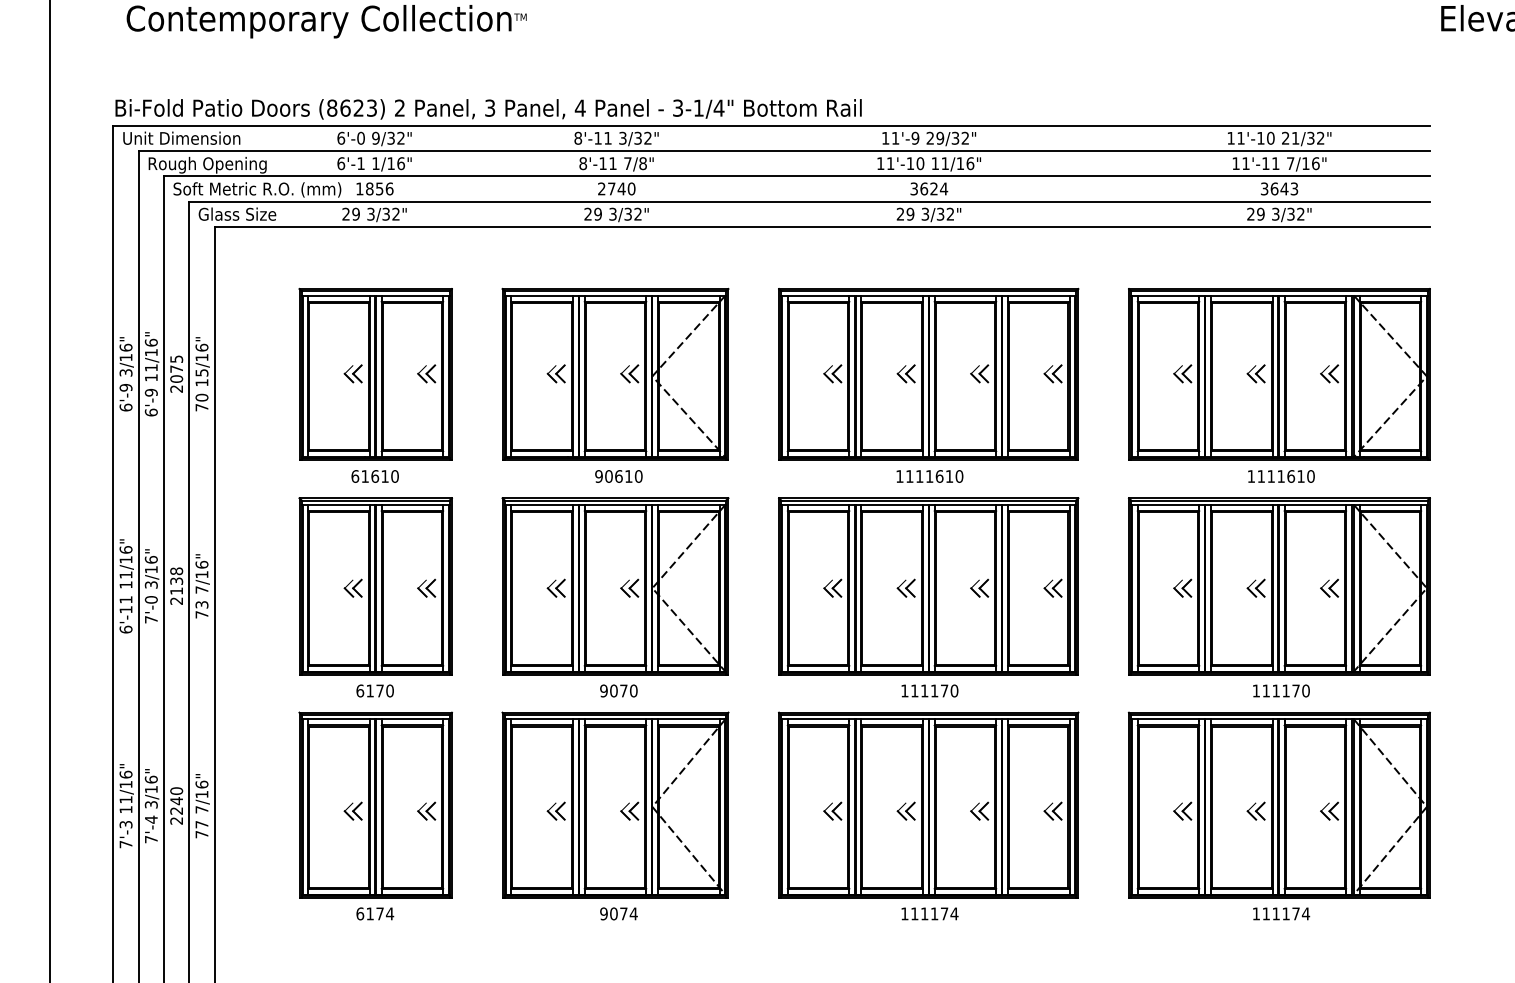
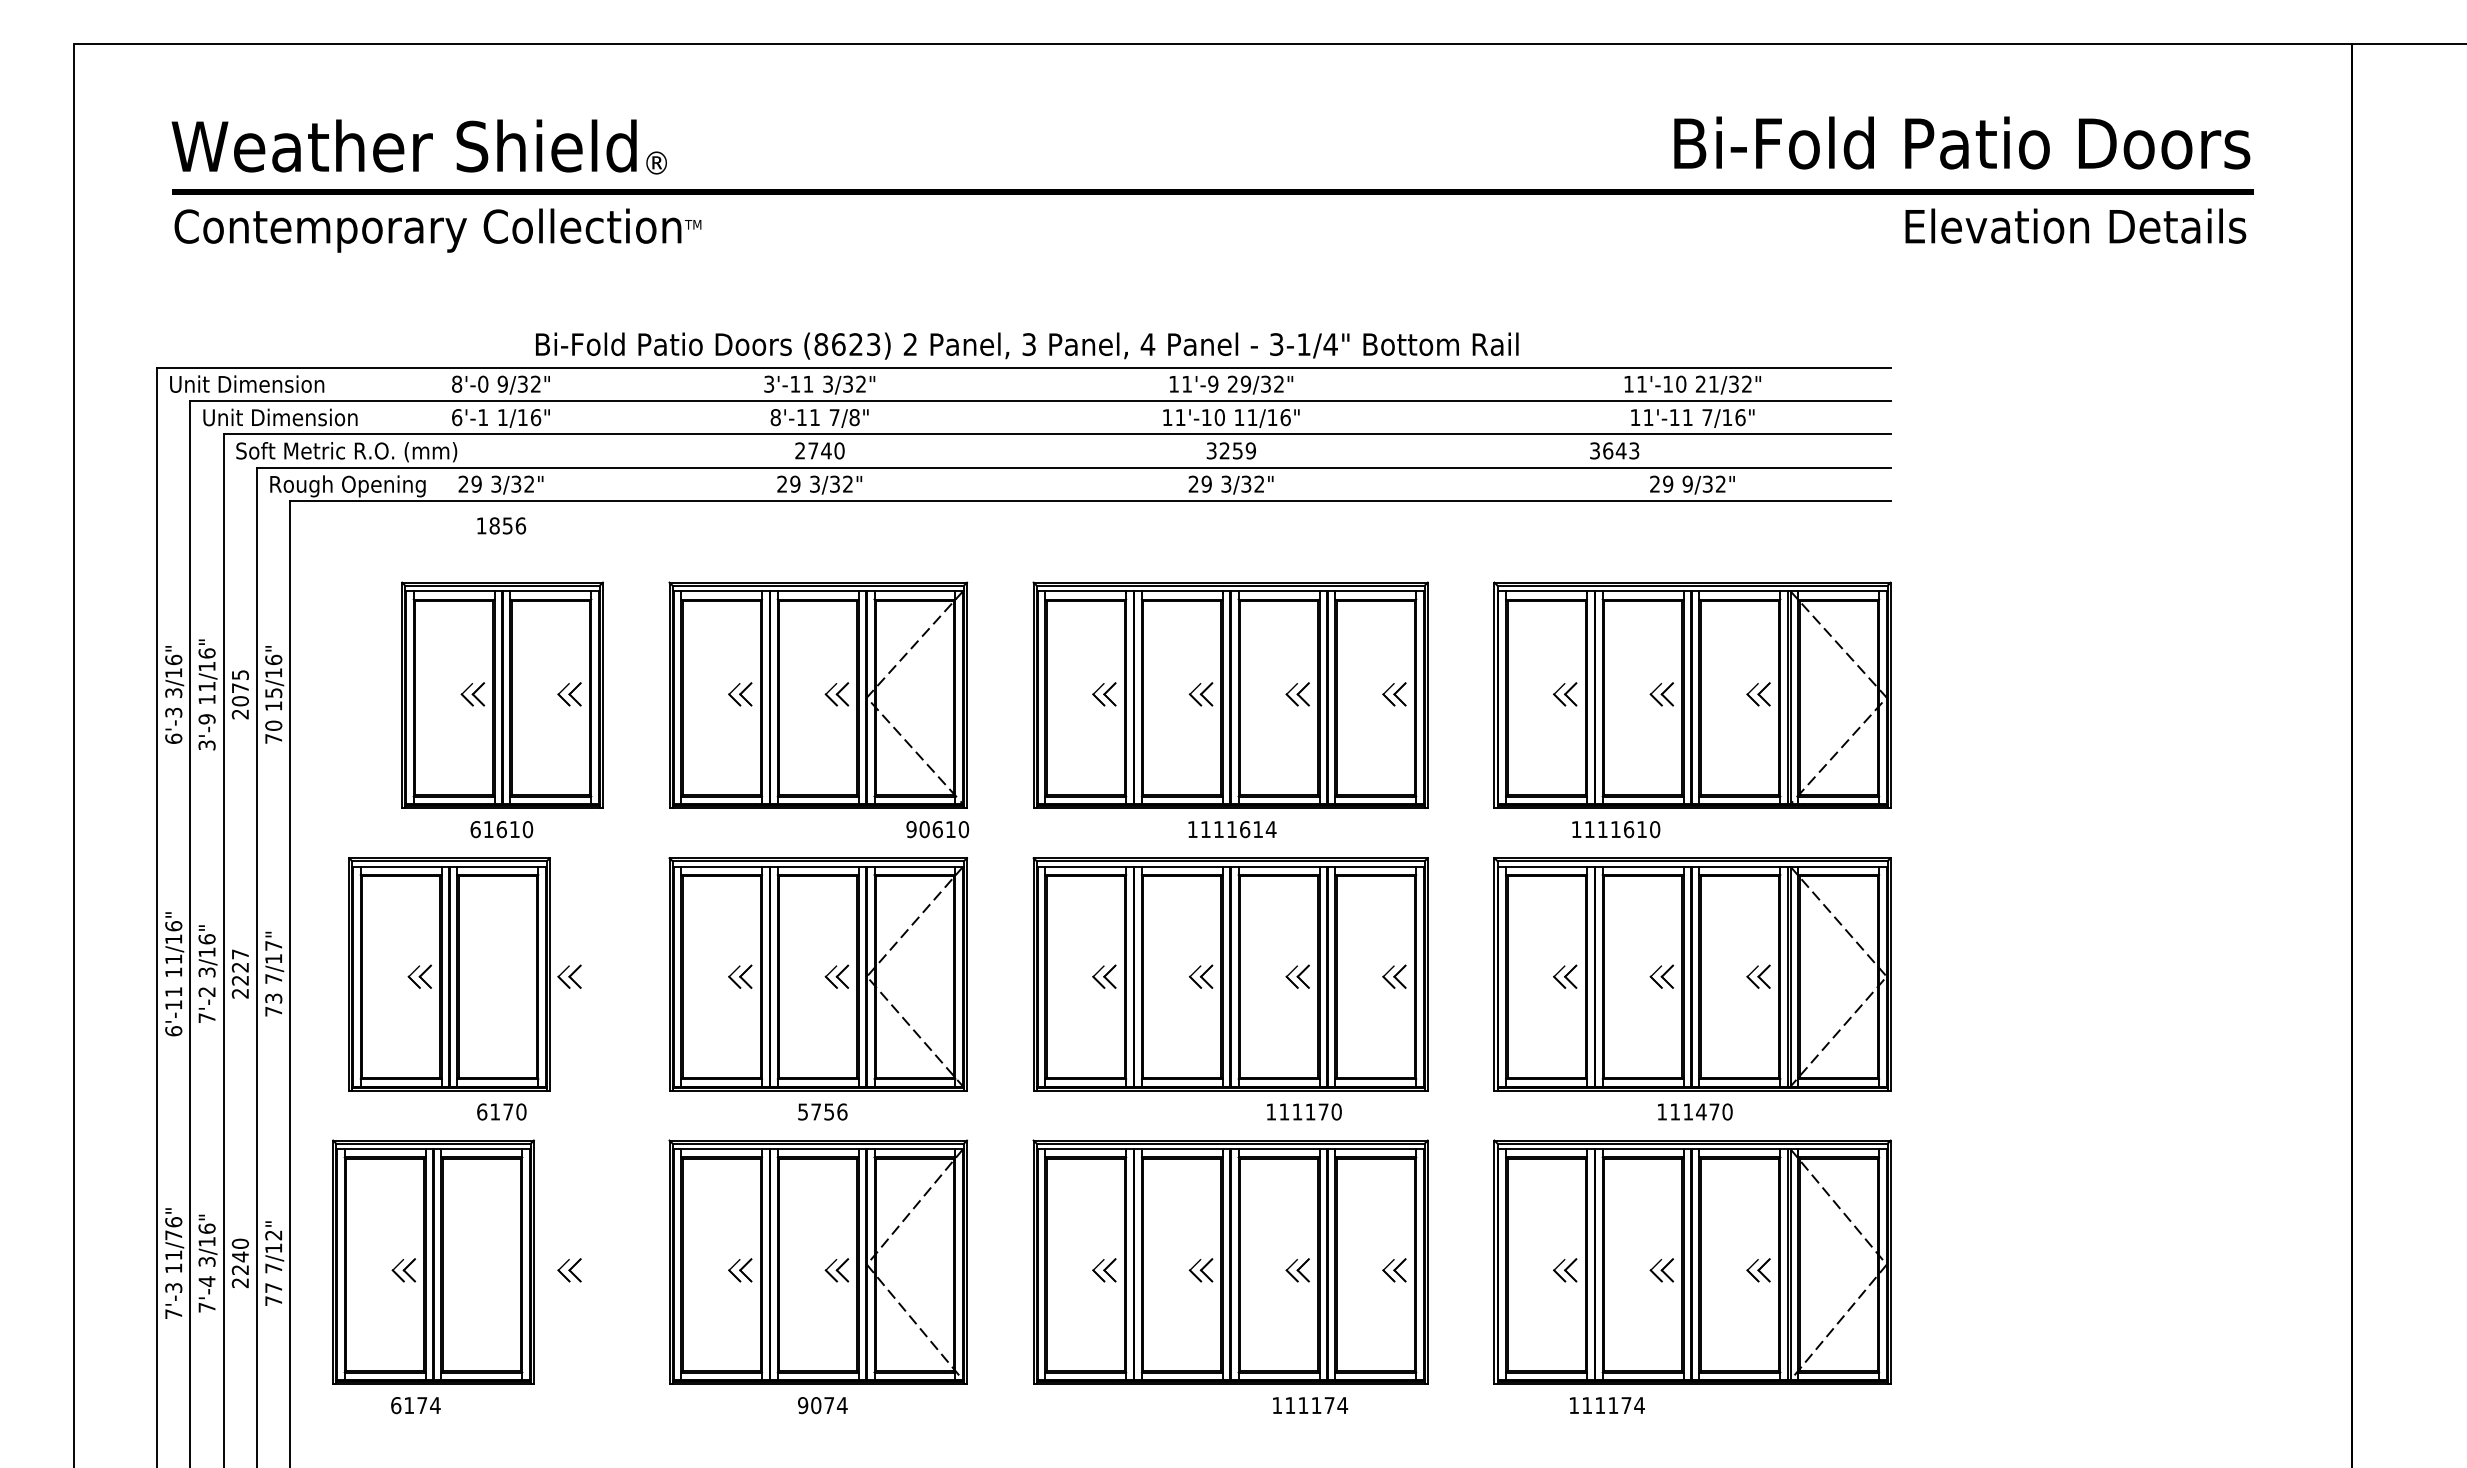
text: (488, 108) -> (1027, 345), moved
text: (341, 137) -> (457, 383), 6'-0 -> 8'-0
text: (578, 137) -> (769, 383), 8'-11 -> 3'-11
text: (207, 165) -> (280, 419), Rough Opening -> Unit Dimension
text: (374, 188) -> (501, 525), moved
text: (933, 188) -> (1237, 450), 3624 -> 3259
text: (1279, 188) -> (1614, 450), moved
text: (1275, 213) -> (1687, 483), 3/32" -> 9/32"
text: (257, 215) -> (347, 486), Glass Size -> Rough Opening
text: (125, 387) -> (173, 712), 6'-9 -> 6'-3
text: (150, 412) -> (206, 745), 6'-9 -> 3'-9
text: (618, 476) -> (937, 829), moved
text: (958, 476) -> (1270, 829), 1111610 -> 1111614
text: (1281, 476) -> (1616, 829), moved
text: (201, 564) -> (273, 945), 7/16" -> 7/17"
text: (175, 581) -> (239, 967), 2138 -> 2227
part: (375, 586) -> (449, 974), moved
text: (150, 599) -> (206, 991), 7'-0 -> 7'-2
text: (618, 690) -> (822, 1111), 9070 -> 5756
text: (930, 690) -> (1304, 1111), moved
text: (1286, 690) -> (1701, 1111), 111170 -> 111470
text: (125, 784) -> (173, 1235), 11/16" -> 11/76"
text: (201, 784) -> (273, 1235), 7/16" -> 7/12"
part: (375, 804) -> (433, 1261), moved
text: (374, 913) -> (415, 1405), moved
text: (930, 913) -> (1310, 1405), moved
text: (1281, 913) -> (1607, 1405), moved

